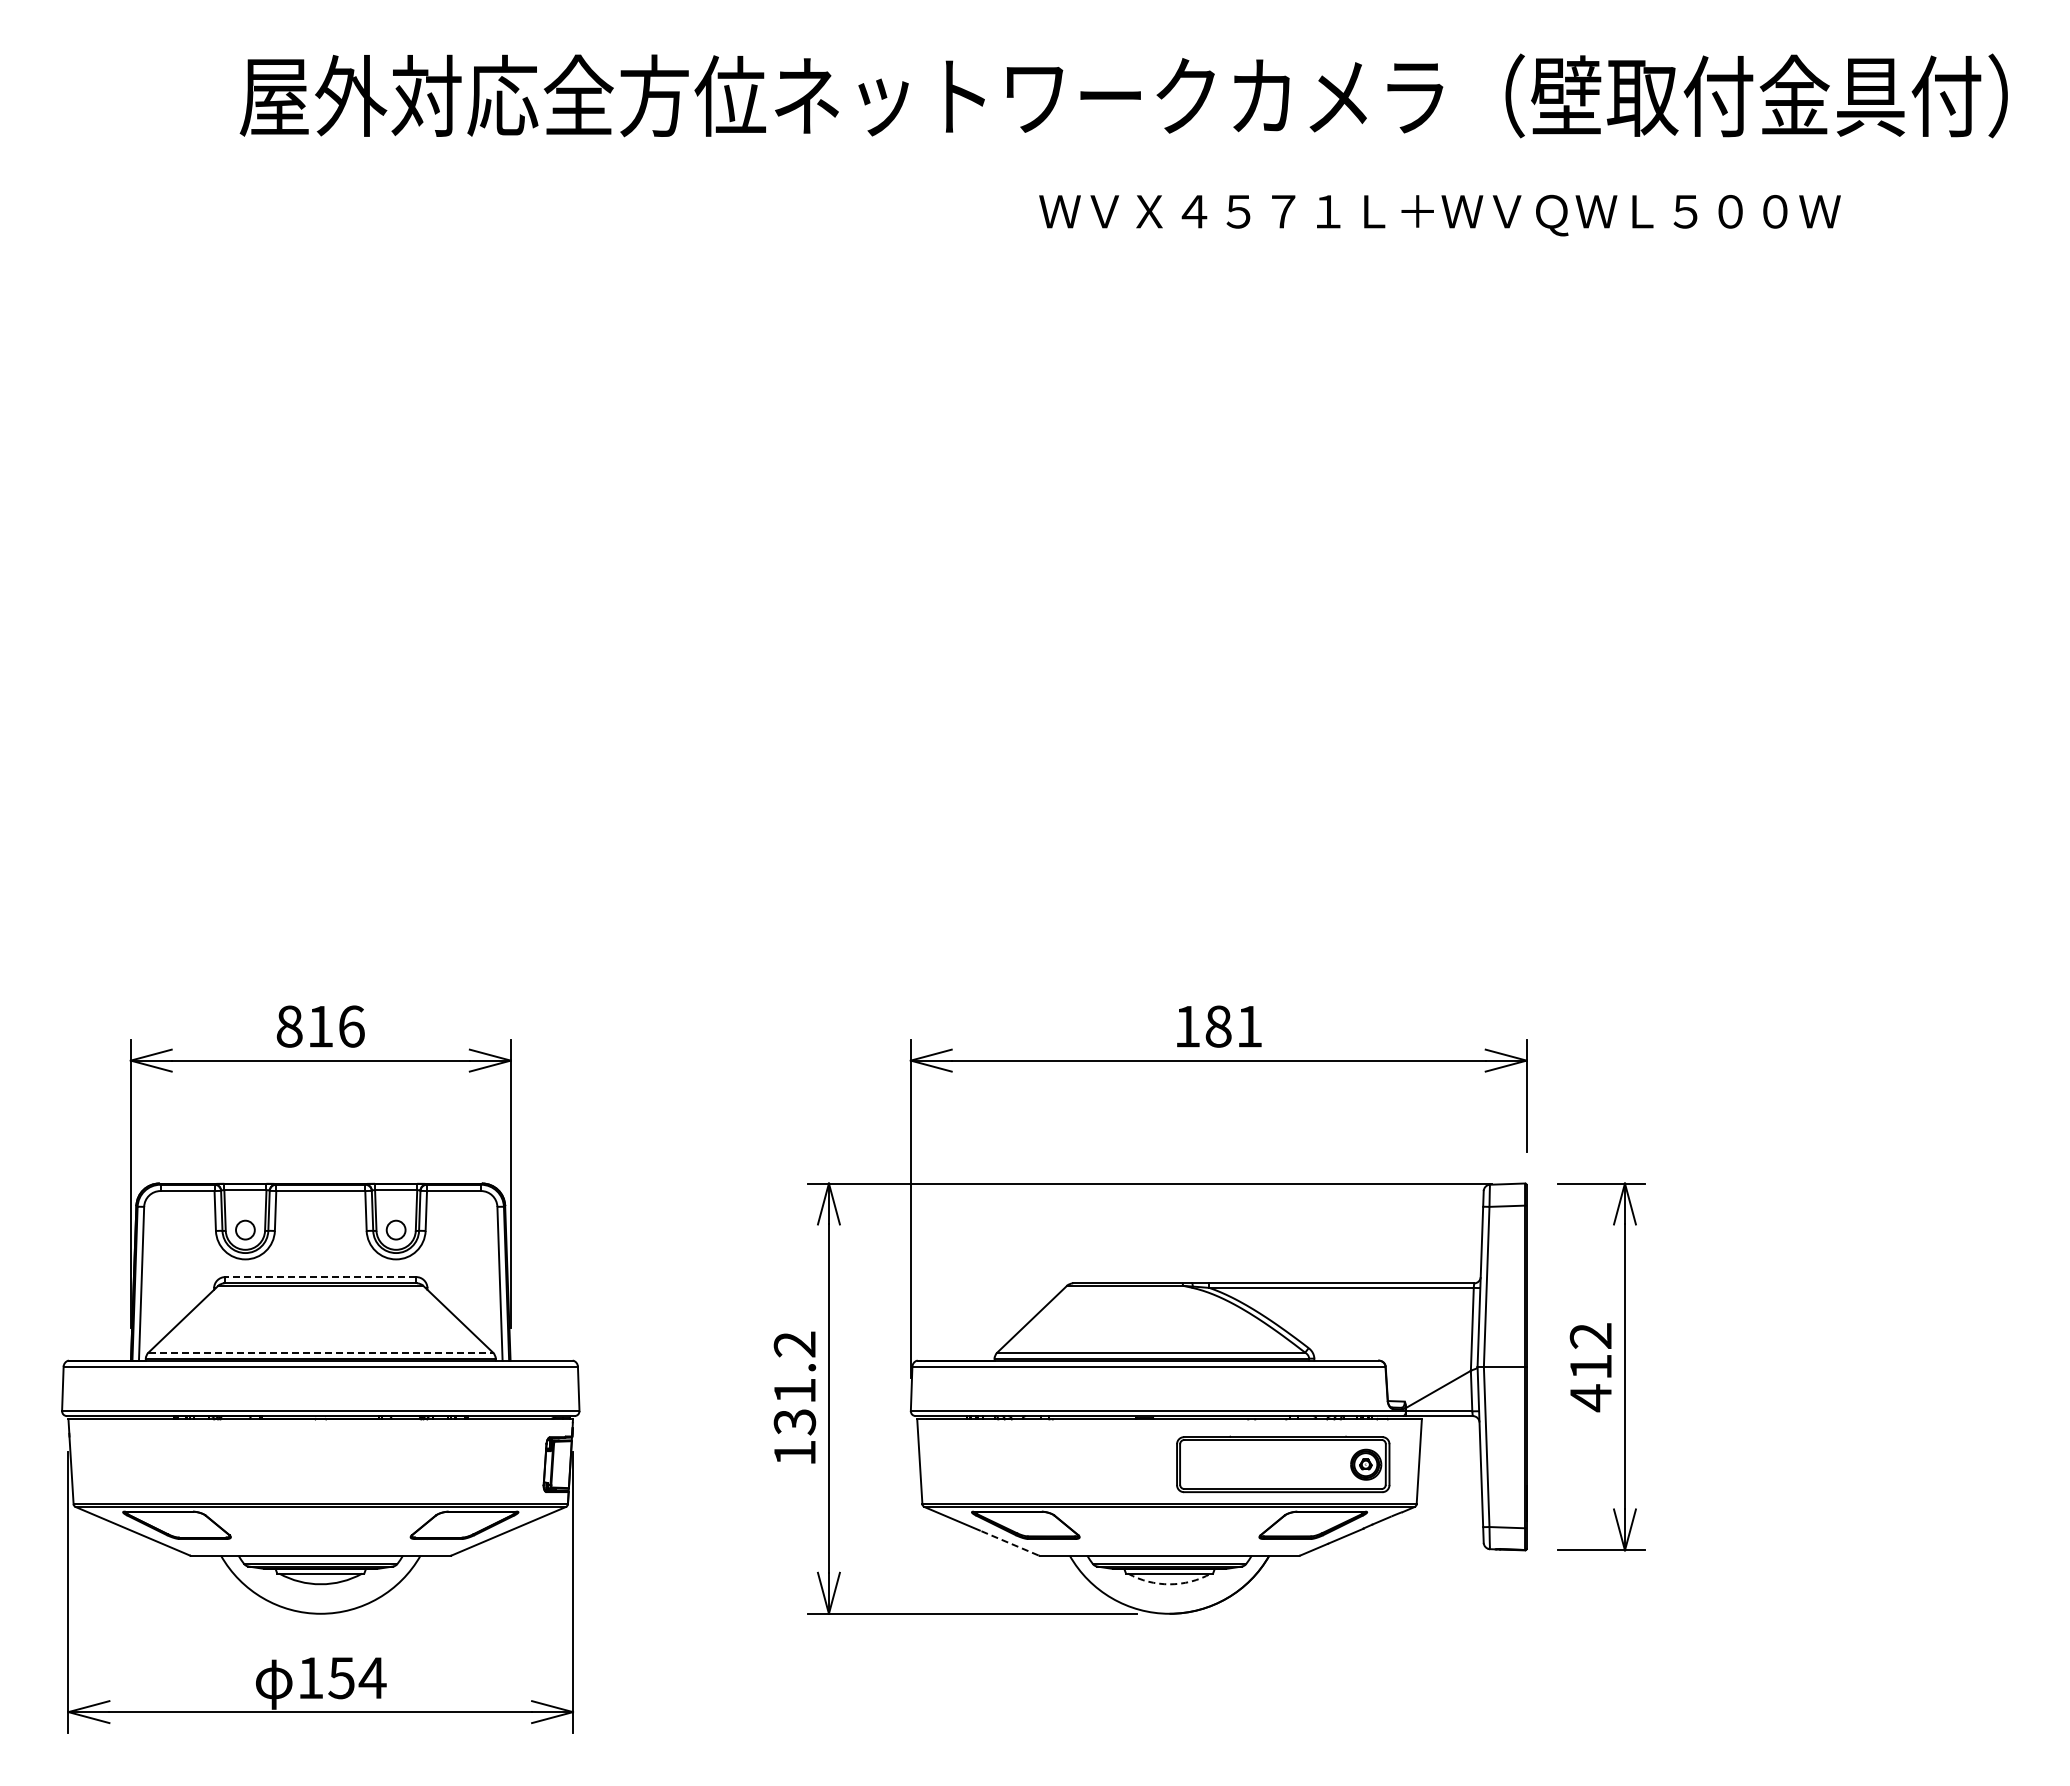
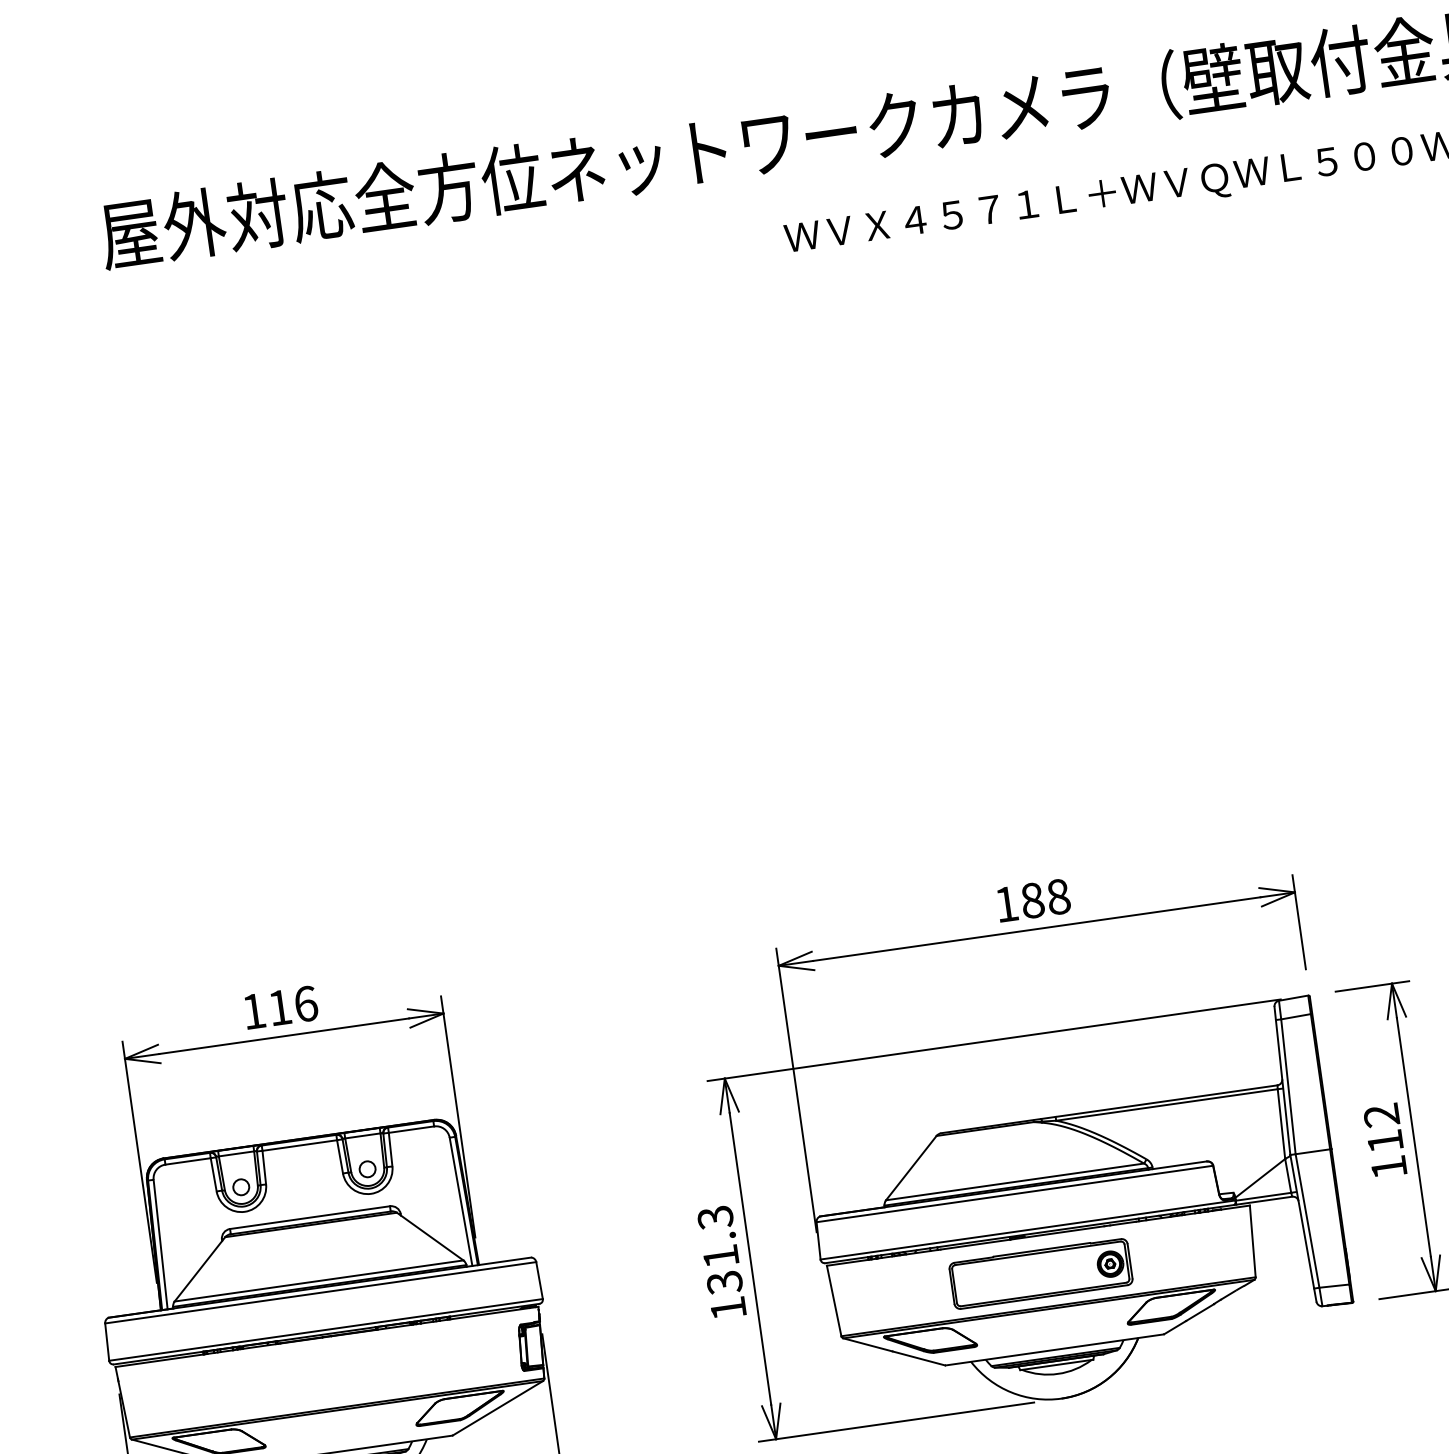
text: (289, 1026) -> (253, 1011), 816 -> 116
text: (1249, 1026) -> (1058, 896), 181 -> 188
line: (320, 1277) -> (309, 1218), dashed -> solid
text: (795, 1344) -> (715, 1217), 131.2 -> 131.3
line: (321, 1352) -> (319, 1280), dashed -> solid
text: (1590, 1398) -> (1388, 1167), 412 -> 112
part: (1283, 1464) -> (1041, 1273), moved
line: (1009, 1542) -> (918, 1357), dashed -> solid
arc: (1169, 1584) -> (1058, 1374), dashed -> solid

